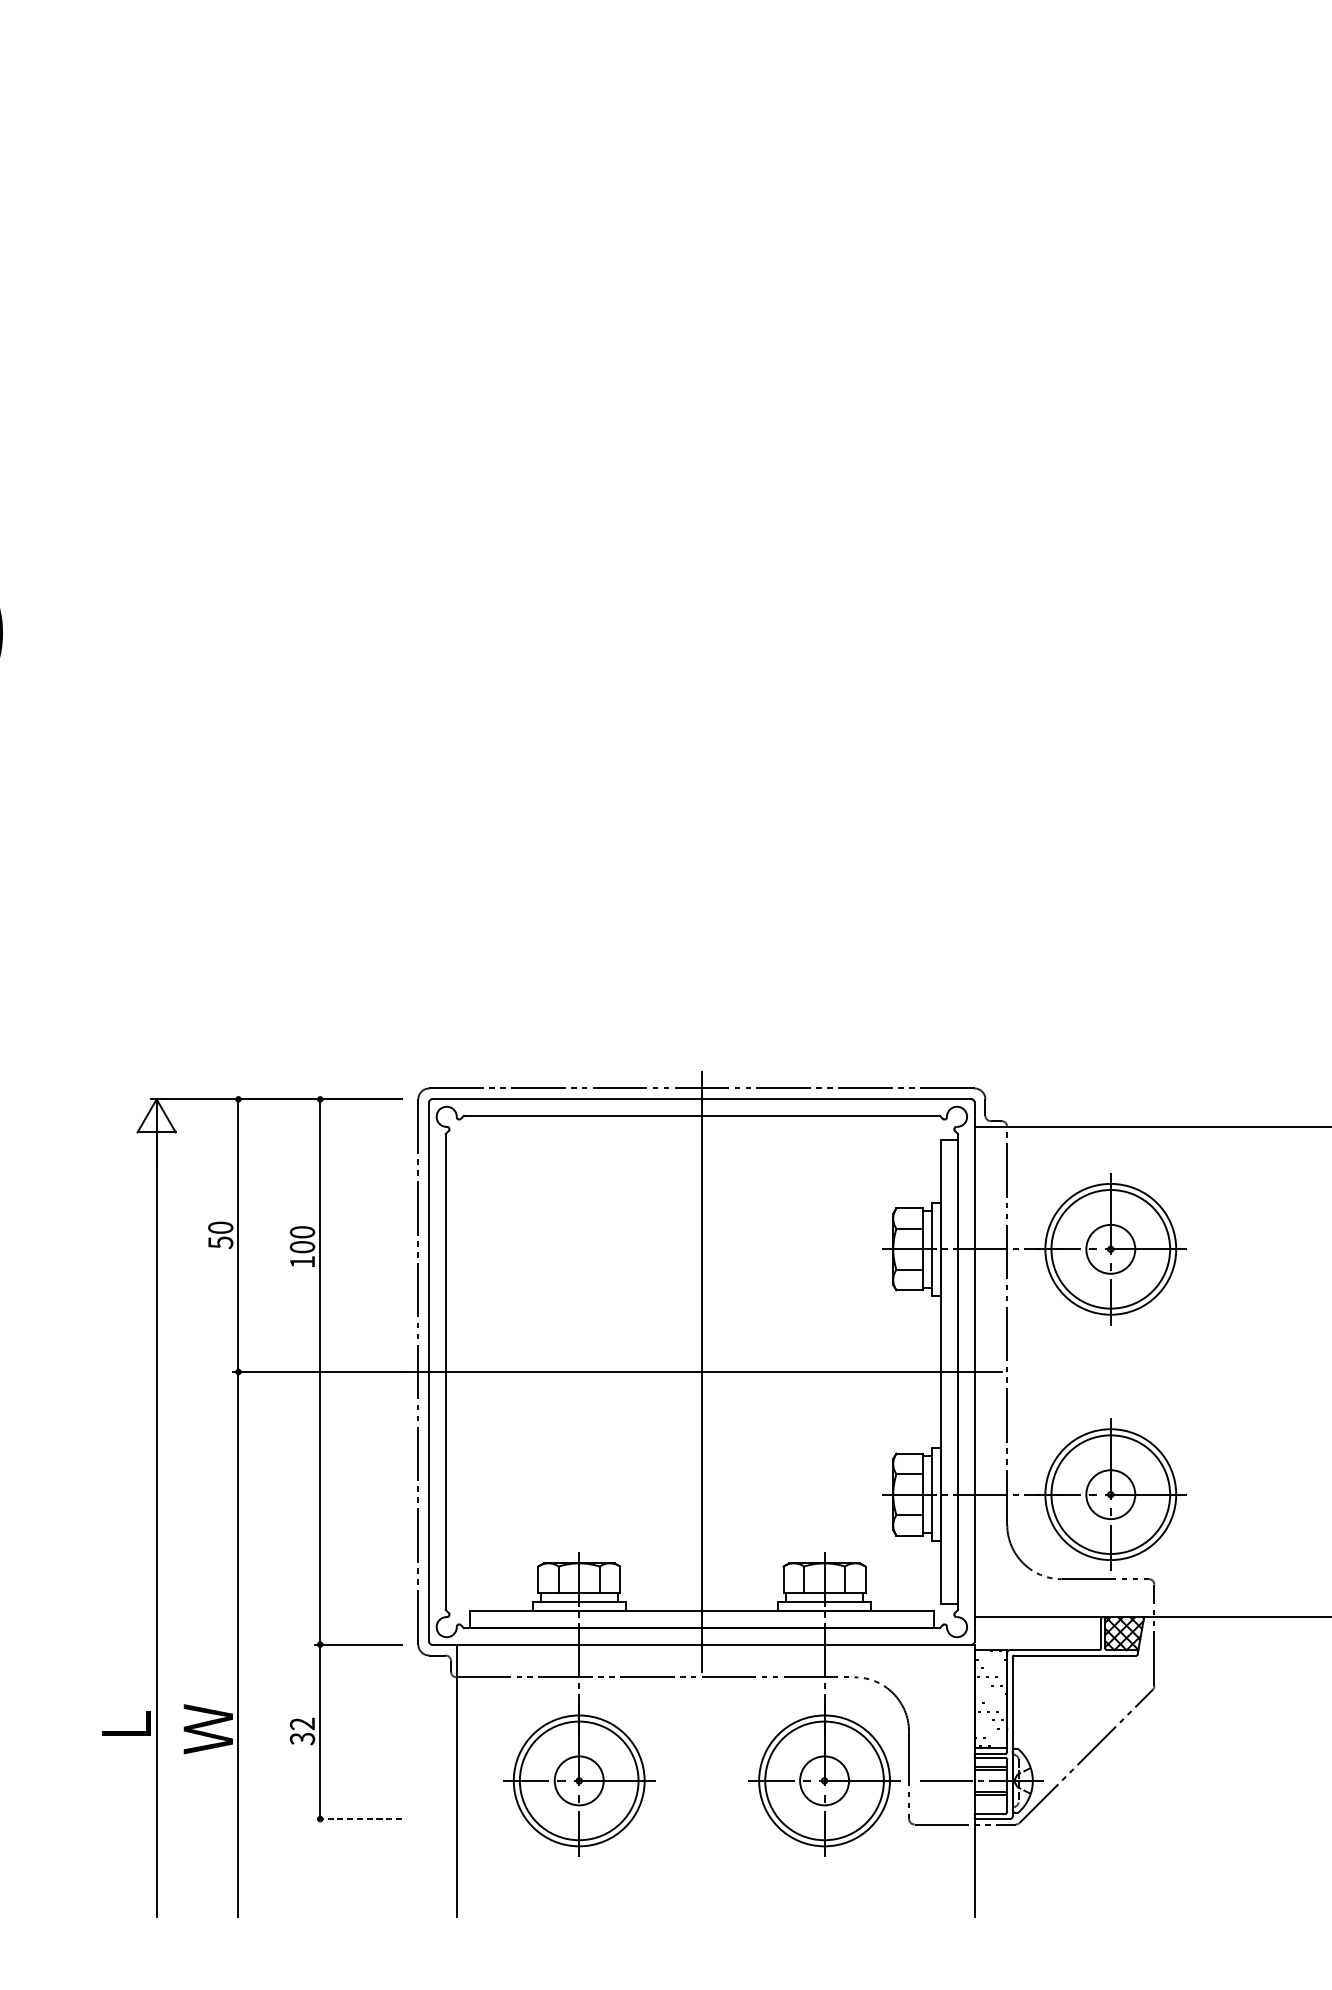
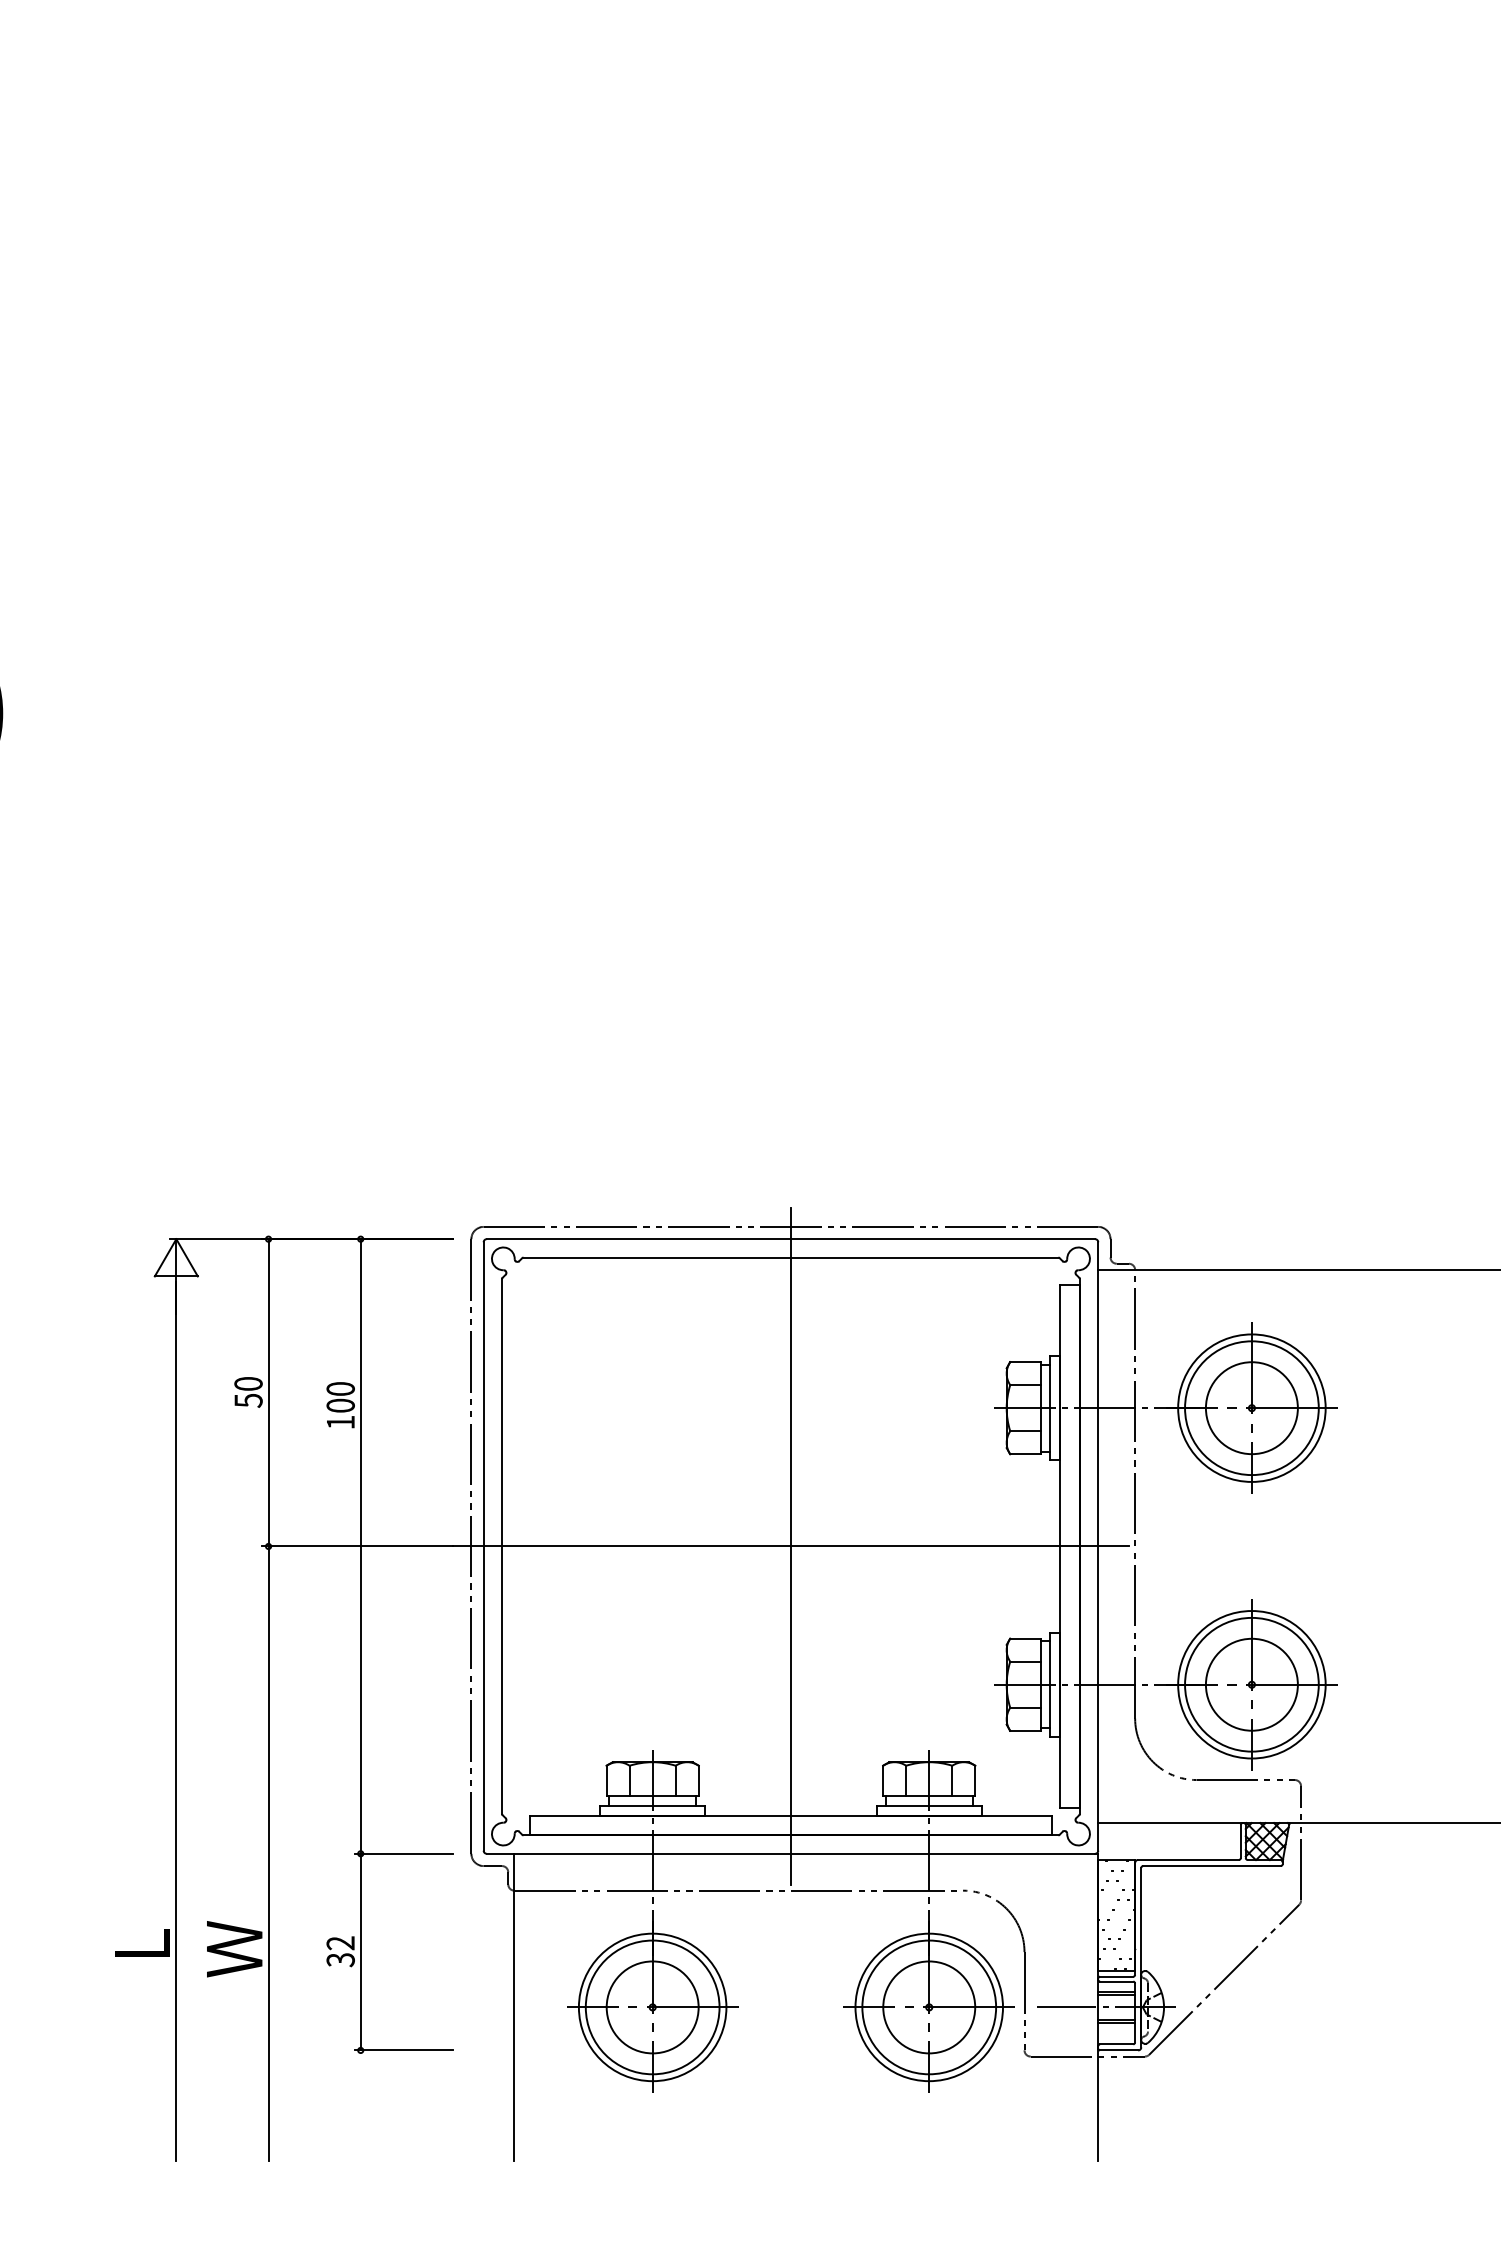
circle: (1110, 1249) -> (1251, 1408), size x1.67
circle: (1110, 1494) -> (1251, 1684), size x1.67
circle: (579, 1780) -> (652, 2007), size x1.67
circle: (824, 1780) -> (929, 2007), size x1.67
line: (358, 1819) -> (403, 2050), dashed -> solid

